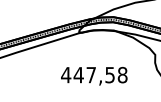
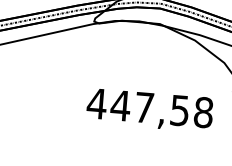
text: (94, 76) -> (150, 110), moved

